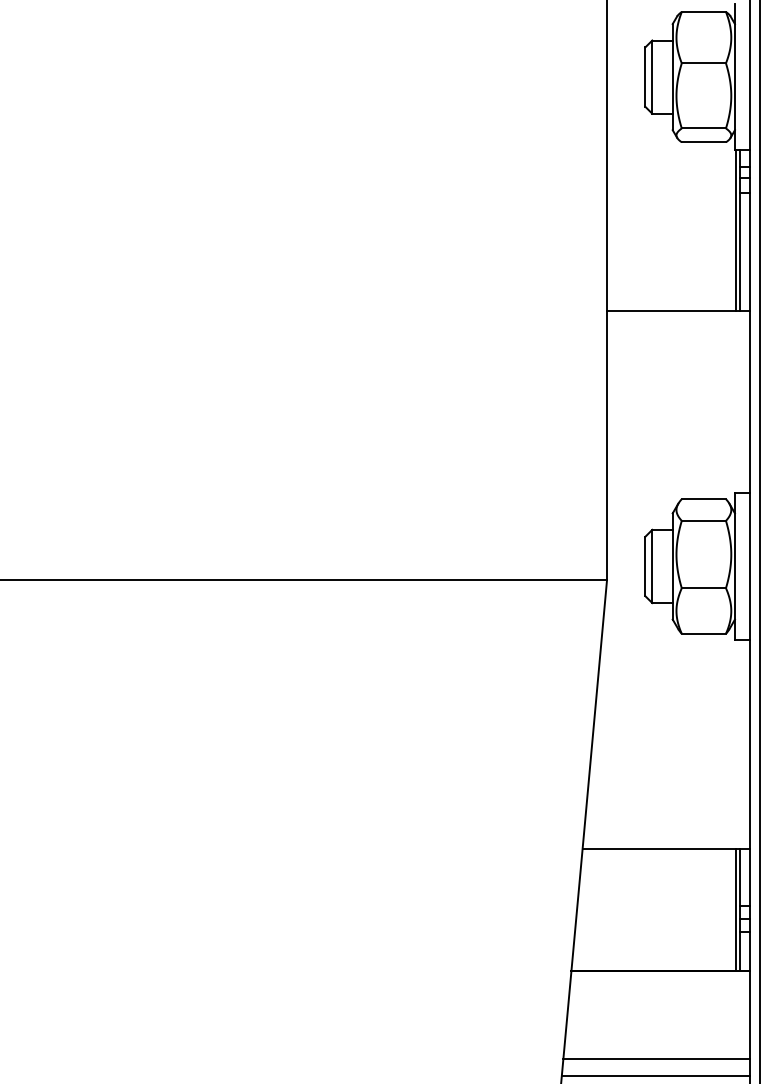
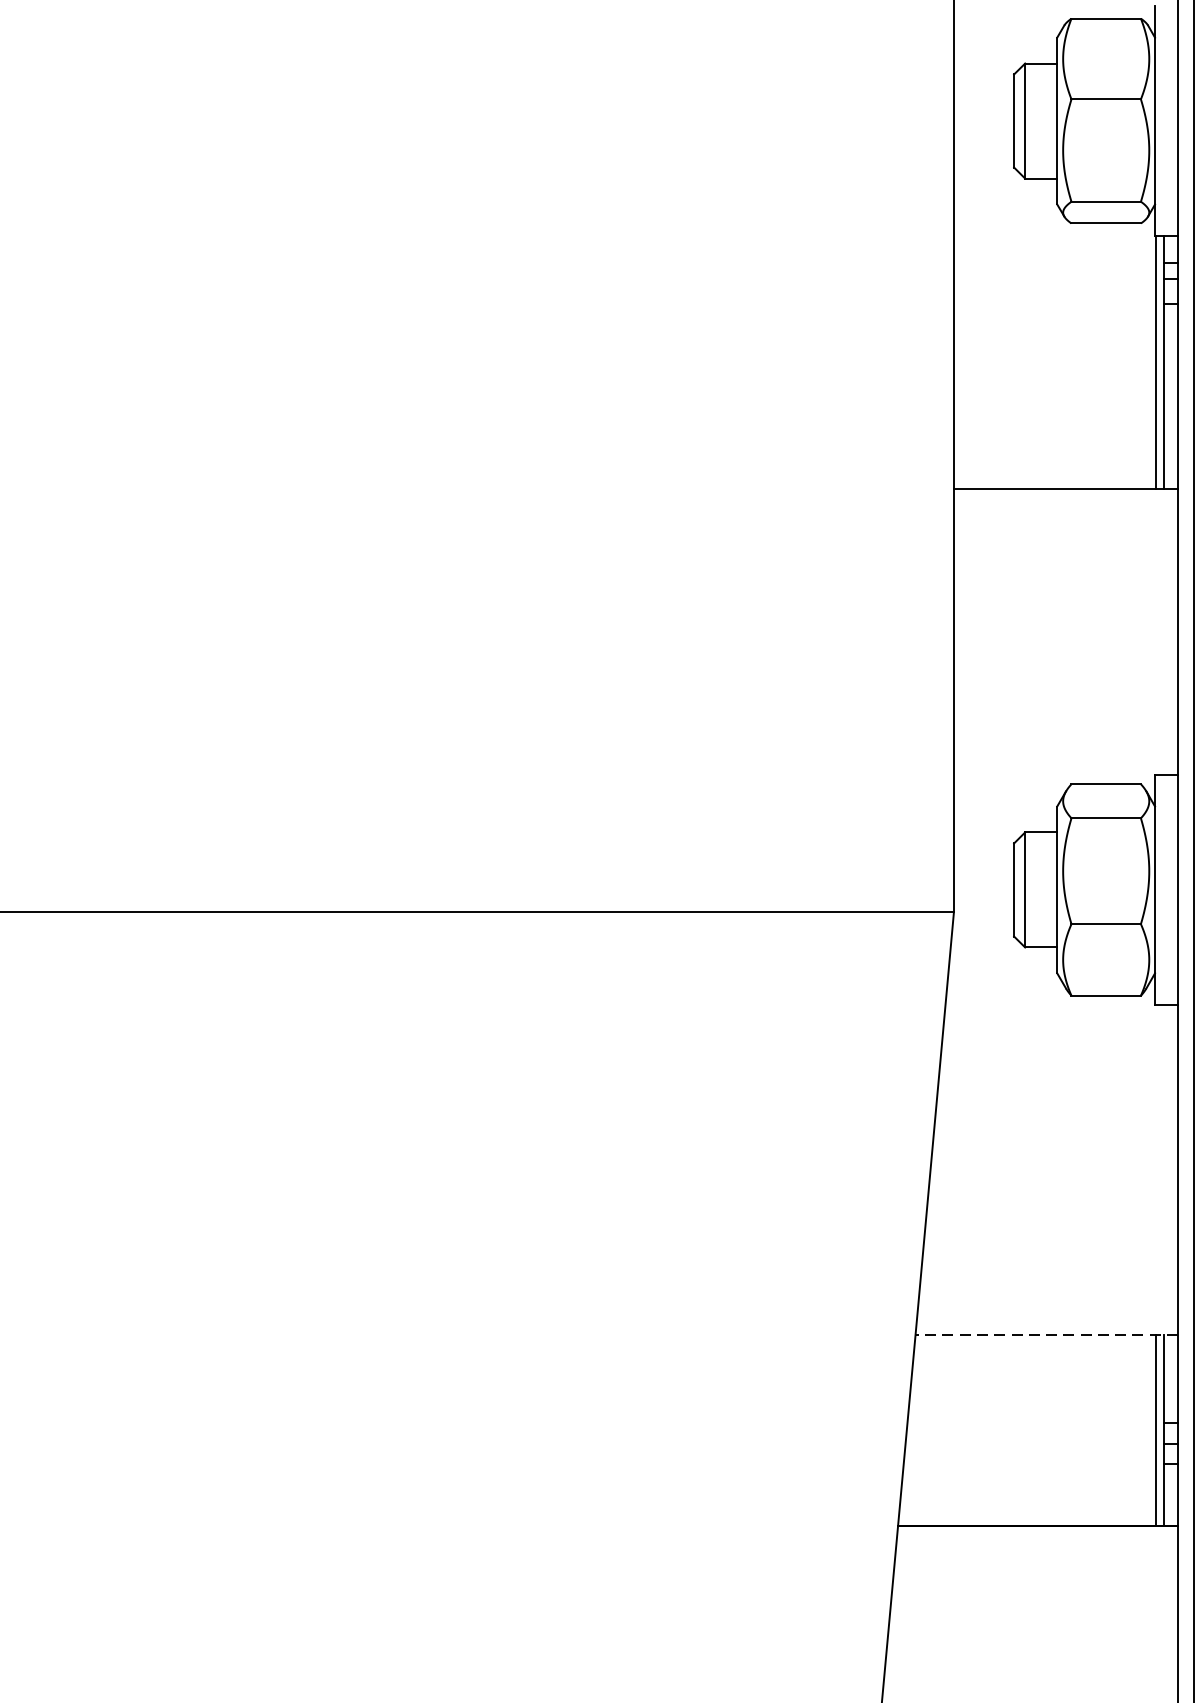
line: (666, 849) -> (1047, 1334), solid -> dashed
line: (656, 1059) -> (1031, 1664), removed
line: (655, 1075) -> (1030, 1689), removed

